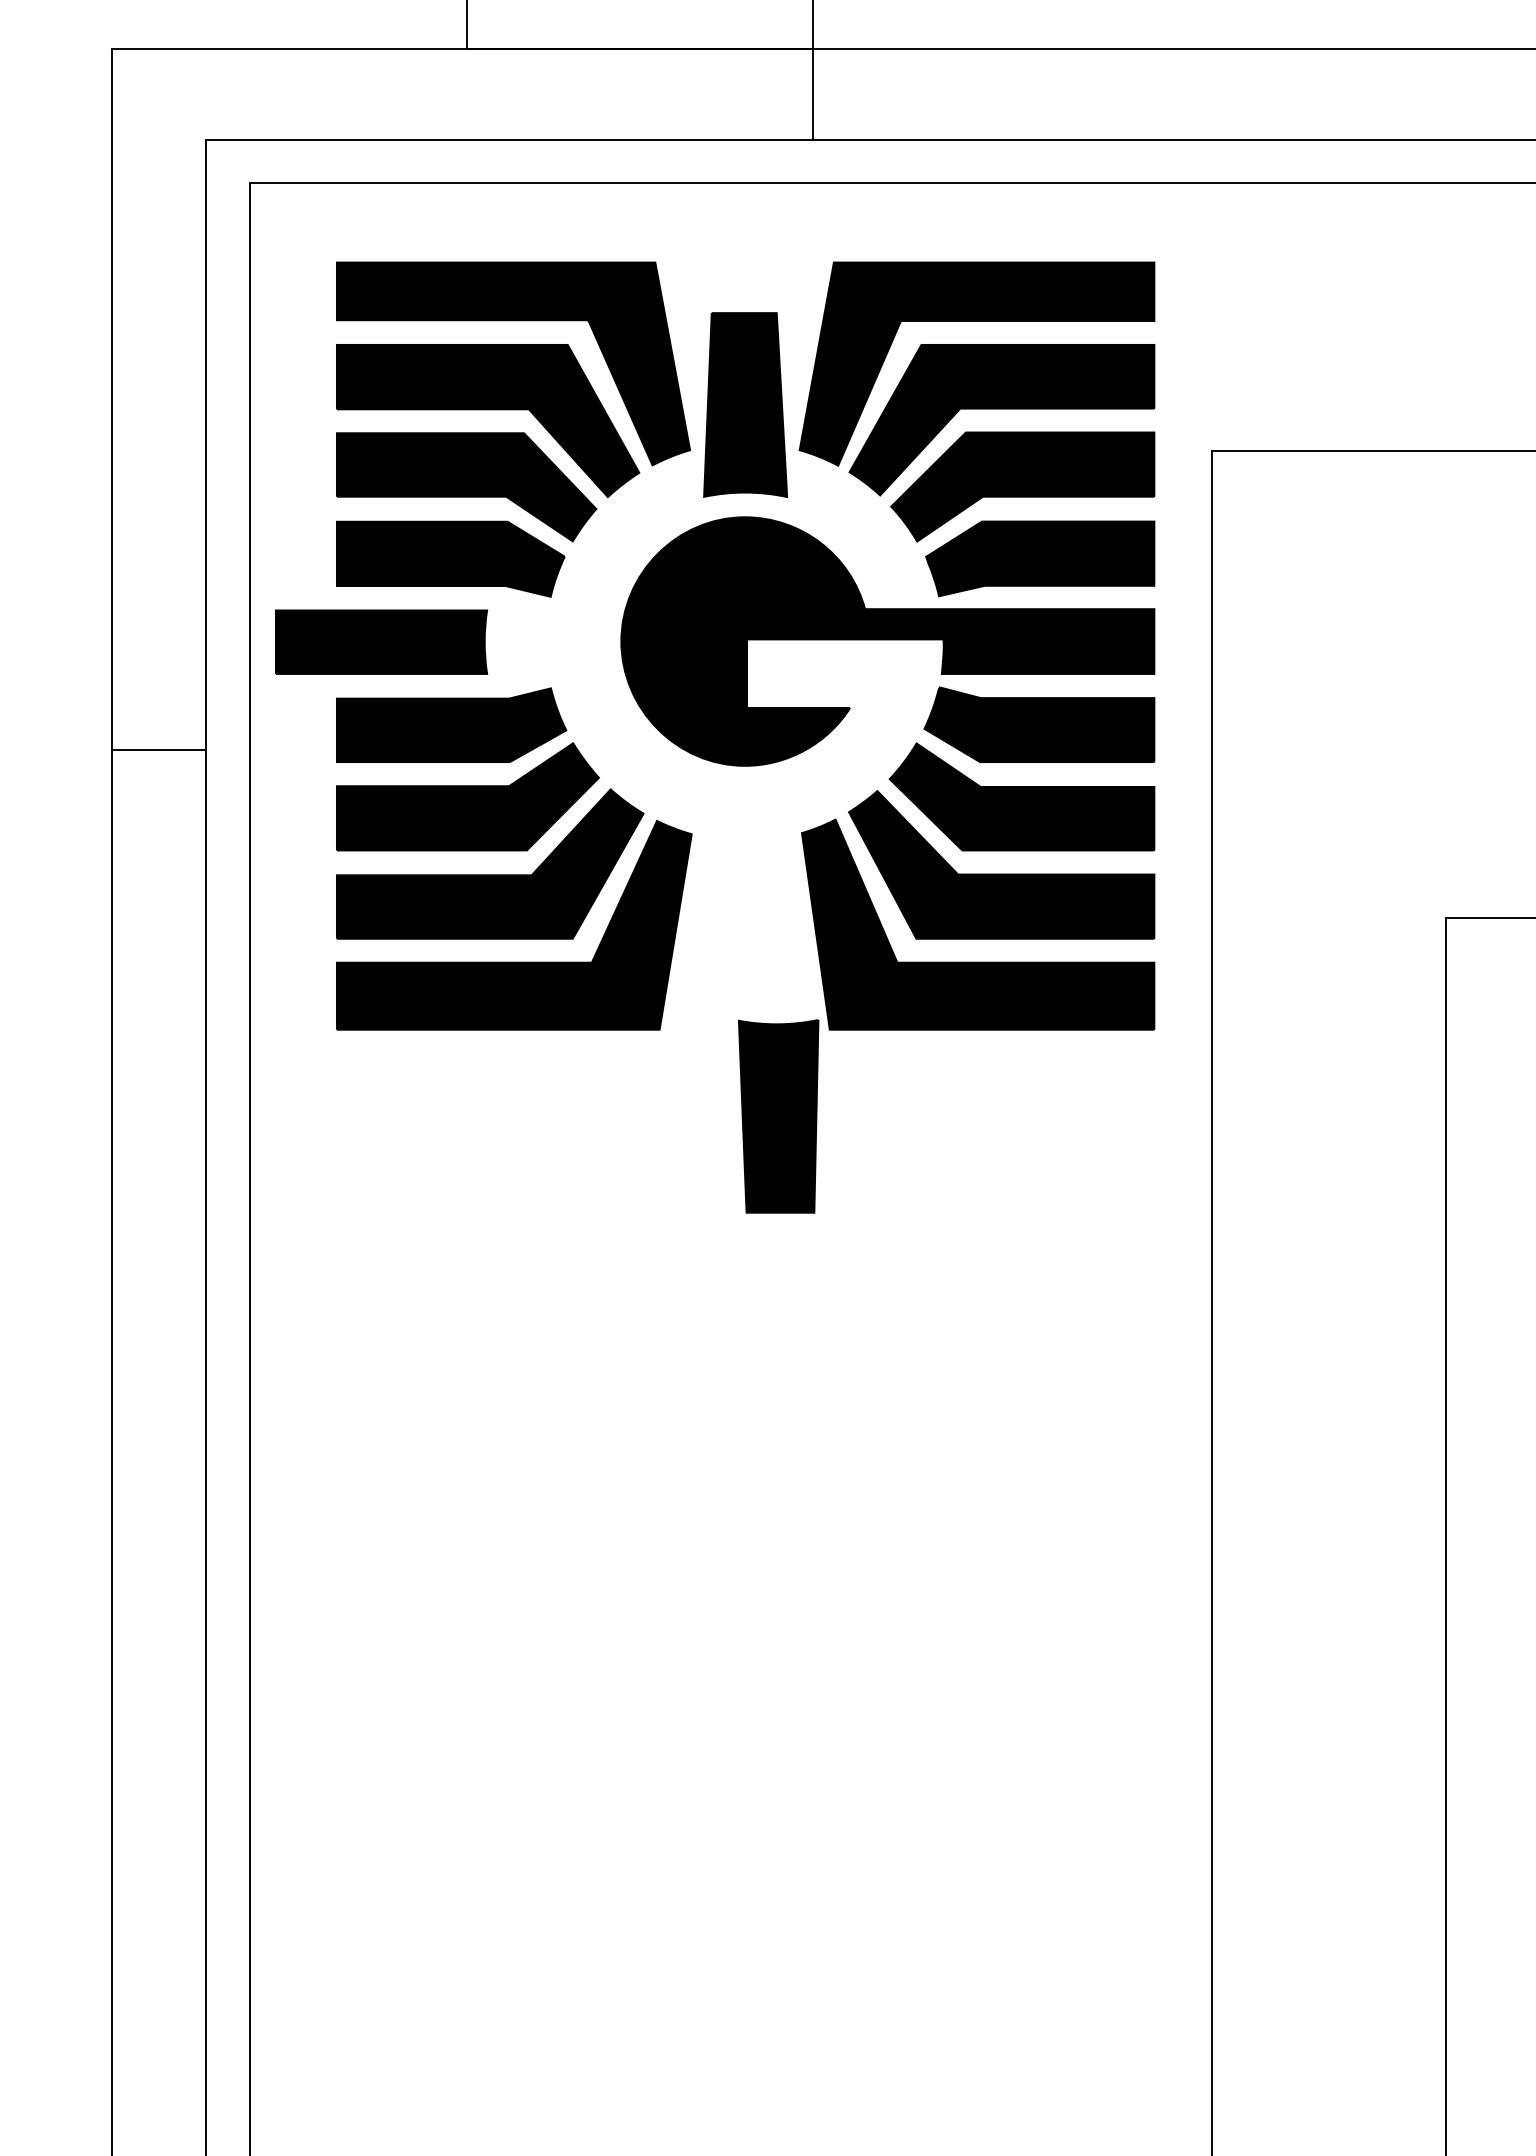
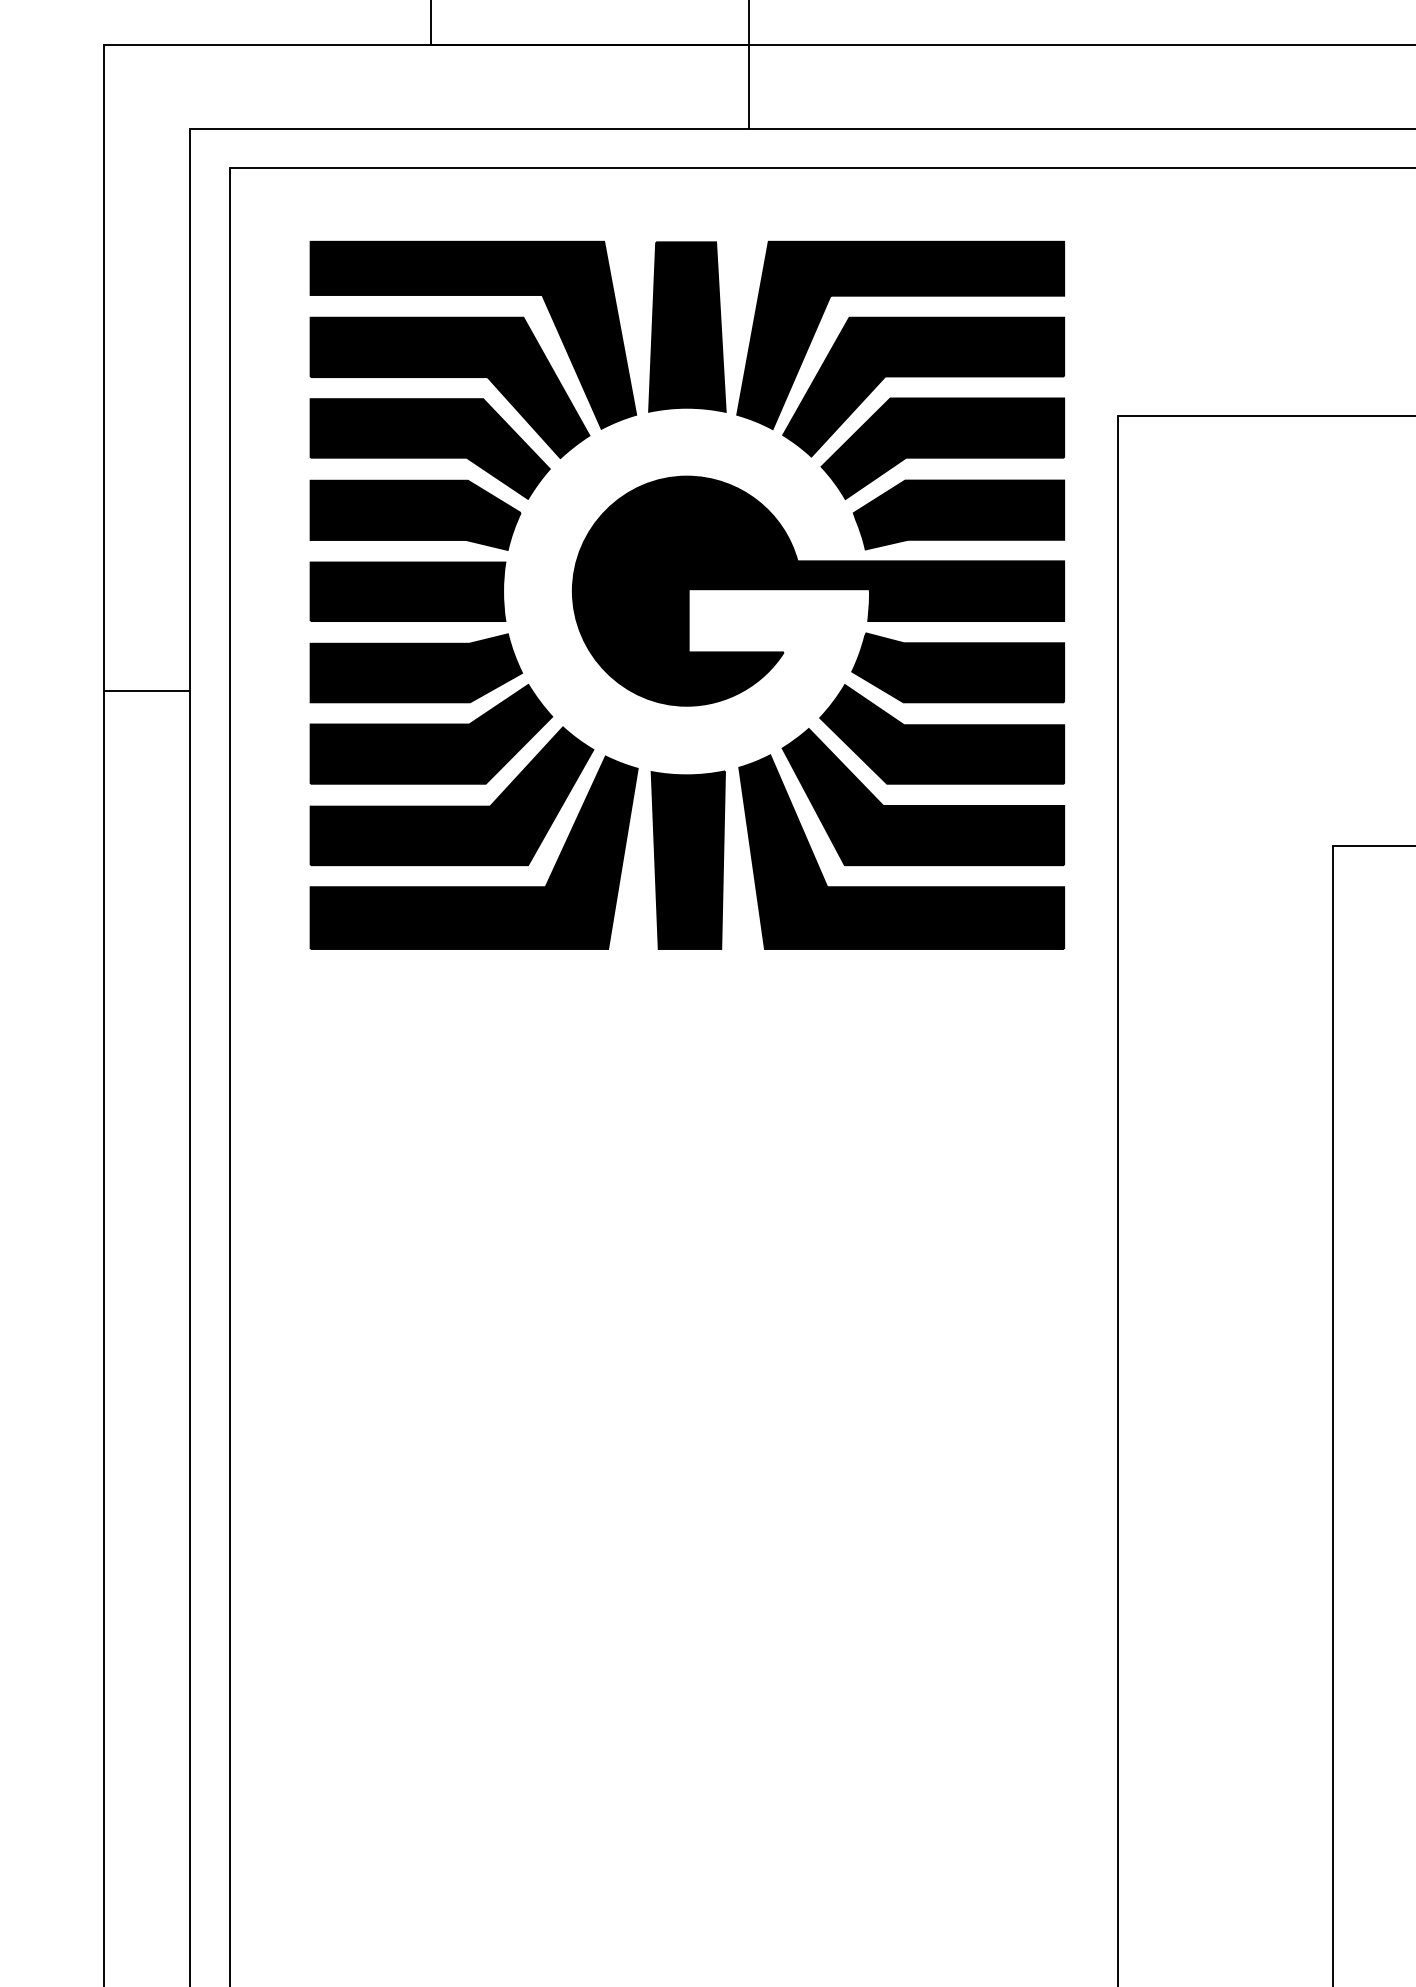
part: (745, 404) -> (687, 326), moved
part: (381, 641) -> (407, 591), moved
part: (778, 1116) -> (688, 860), moved

